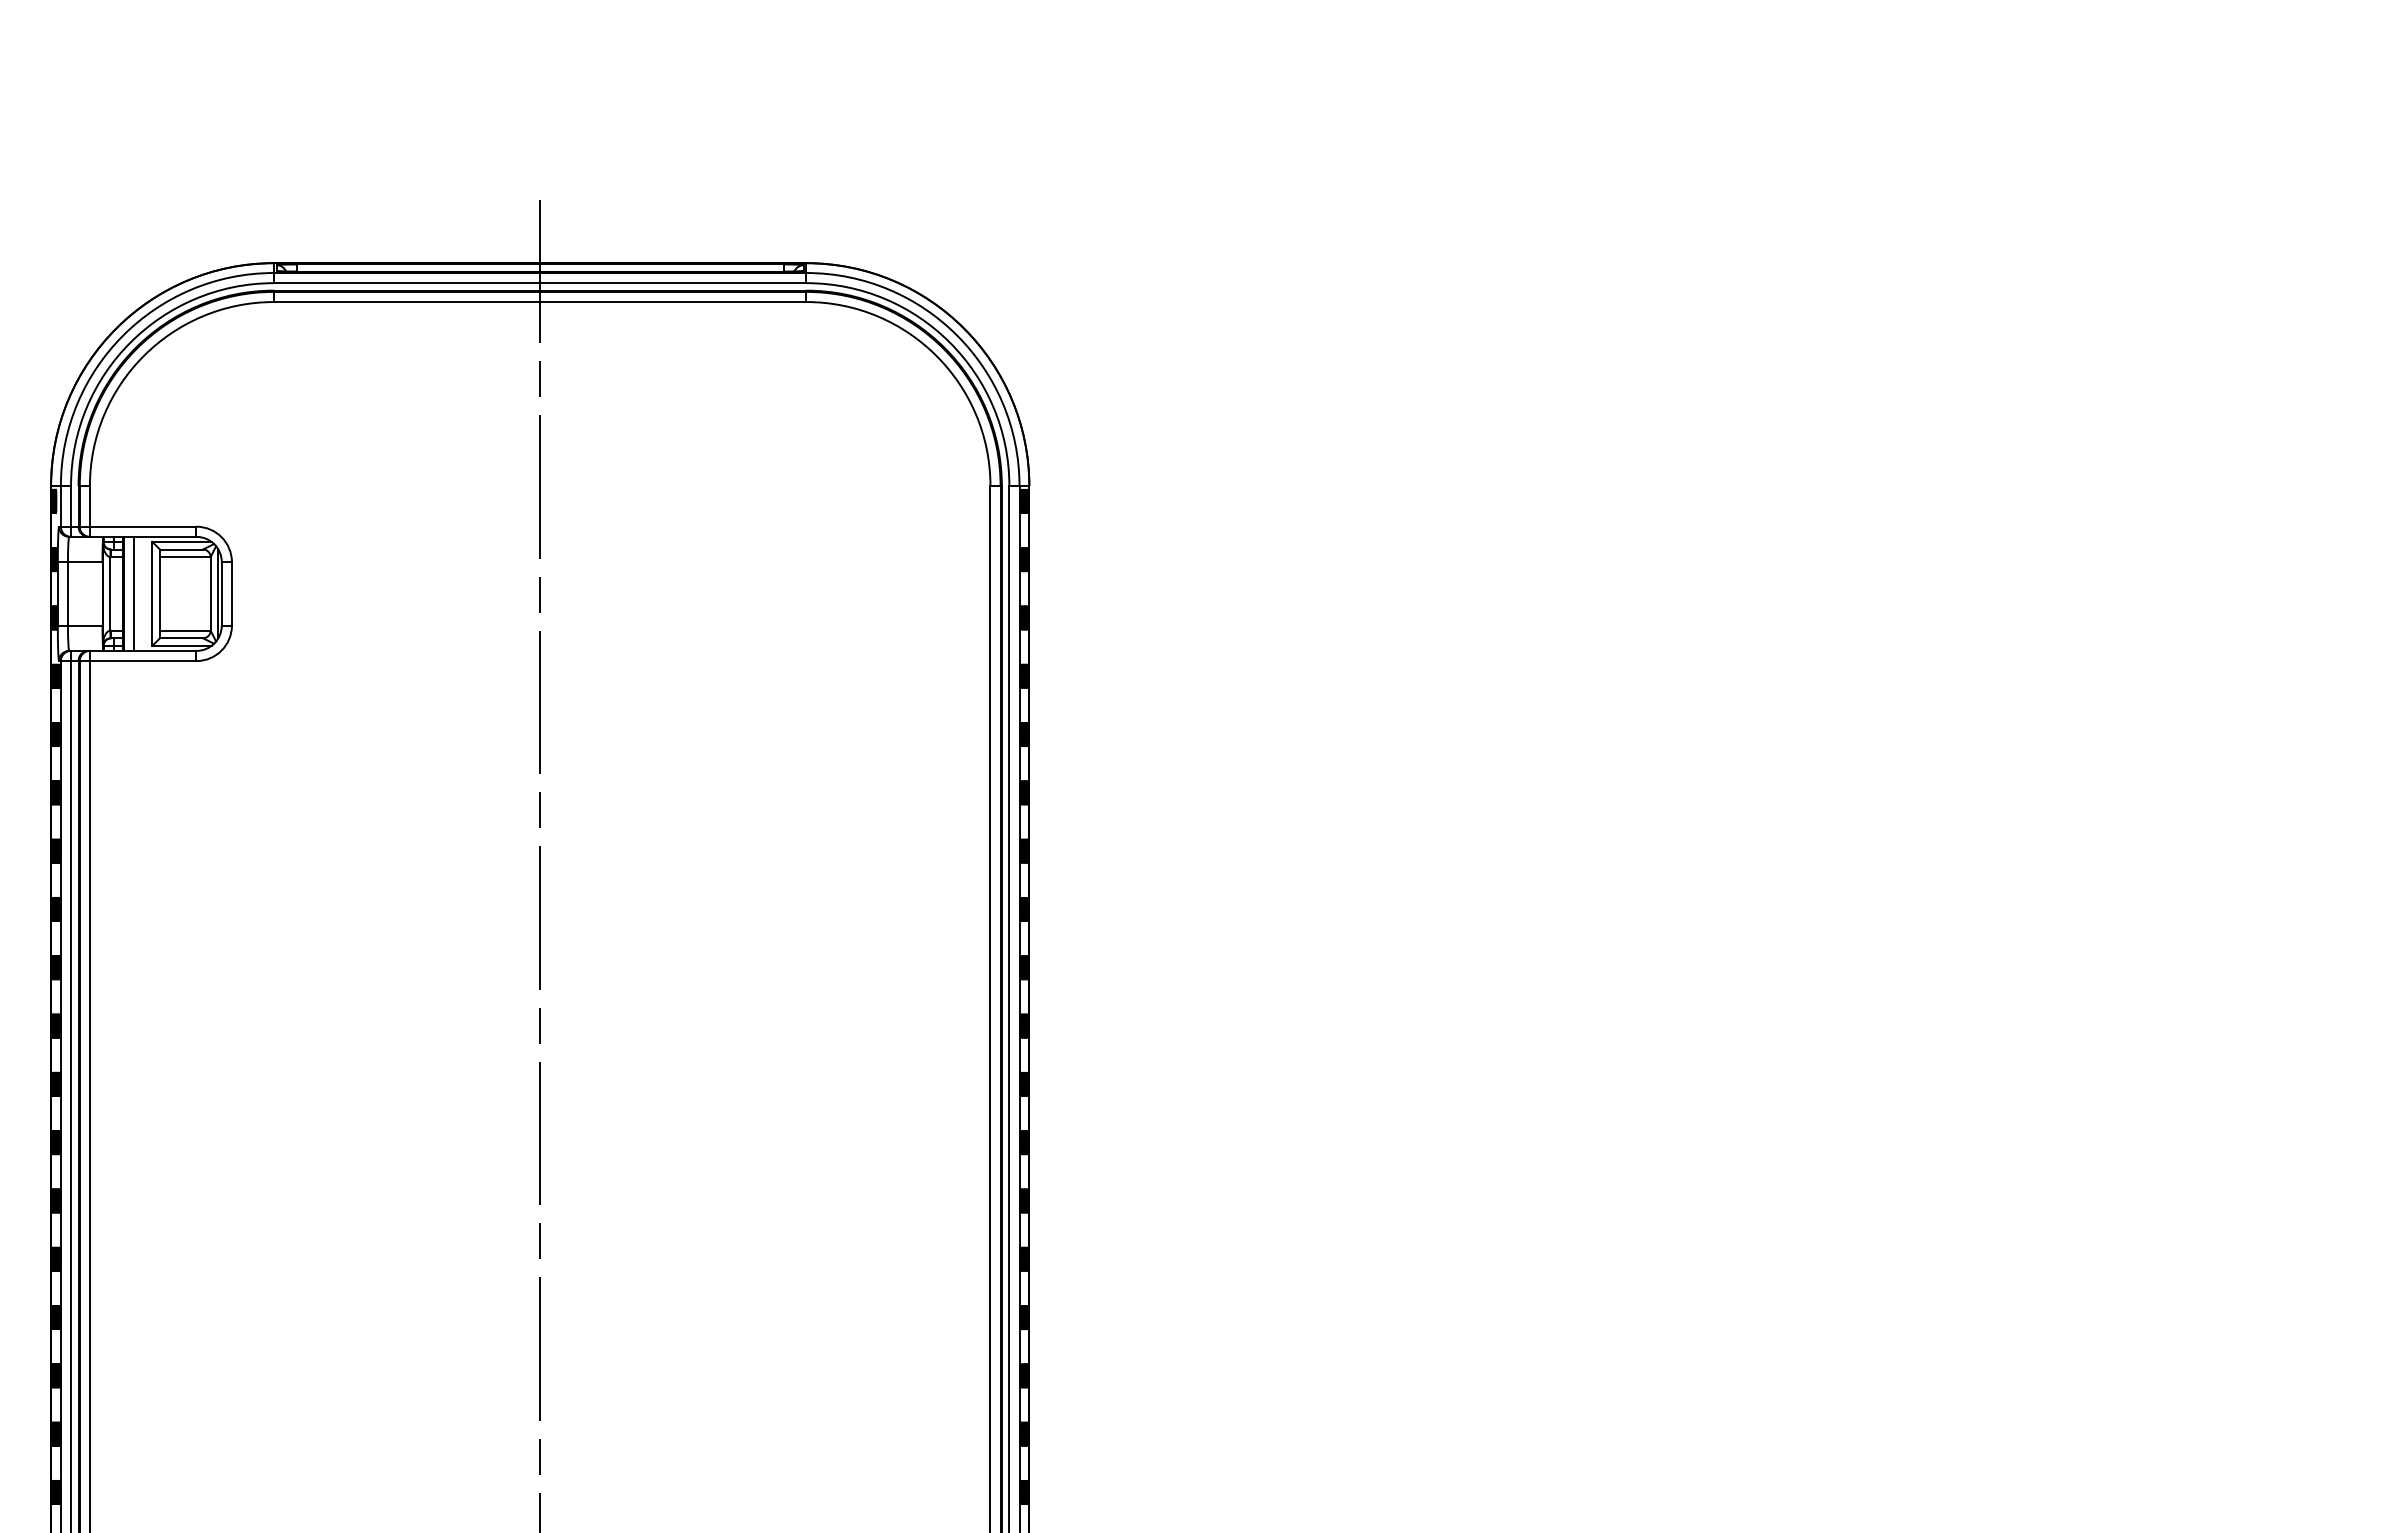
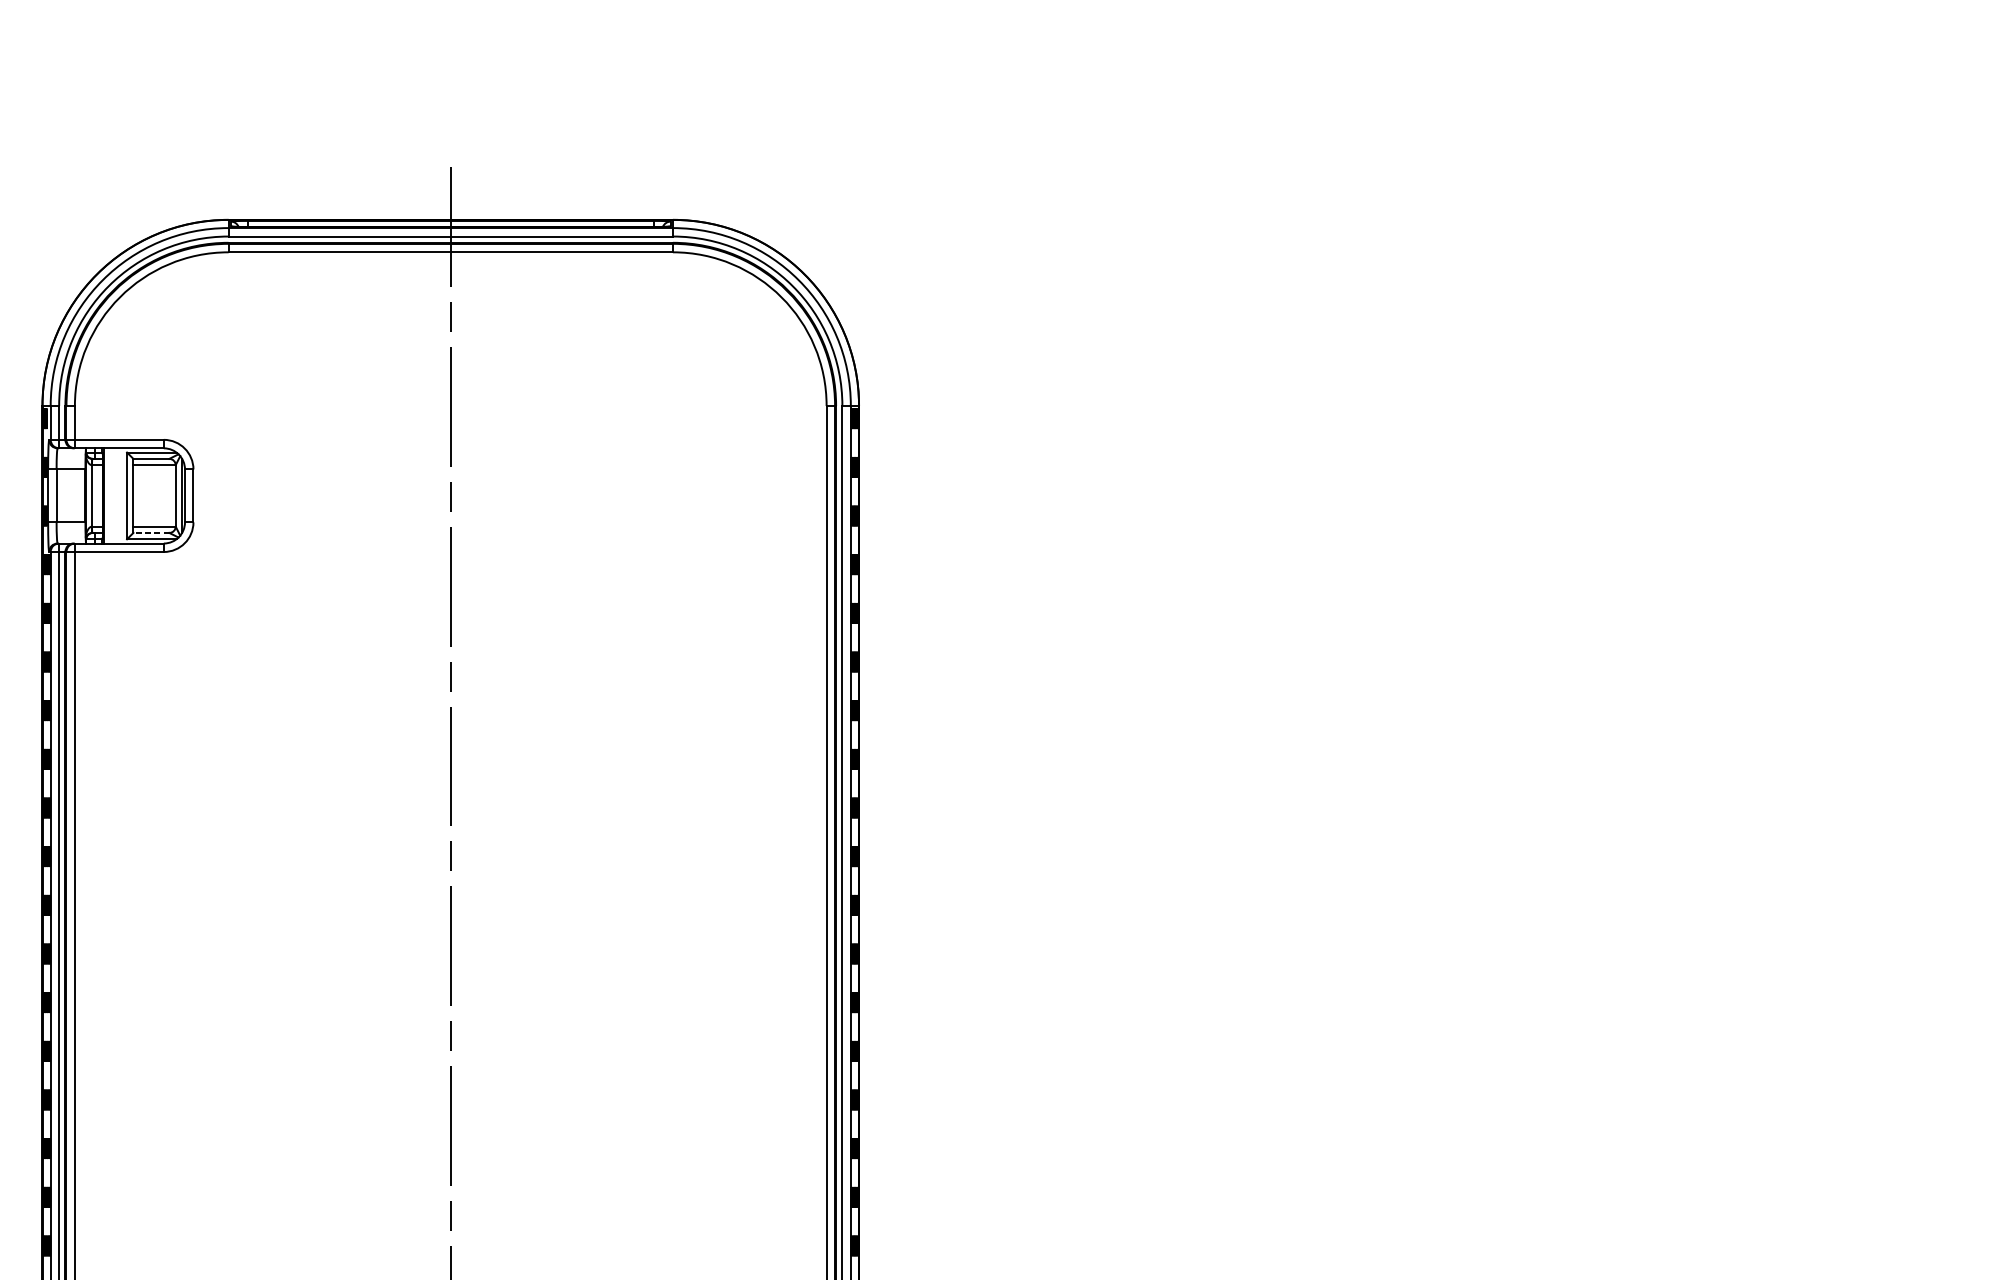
line: (134, 593) -> (112, 495), removed
line: (181, 638) -> (151, 533), solid -> dashed

